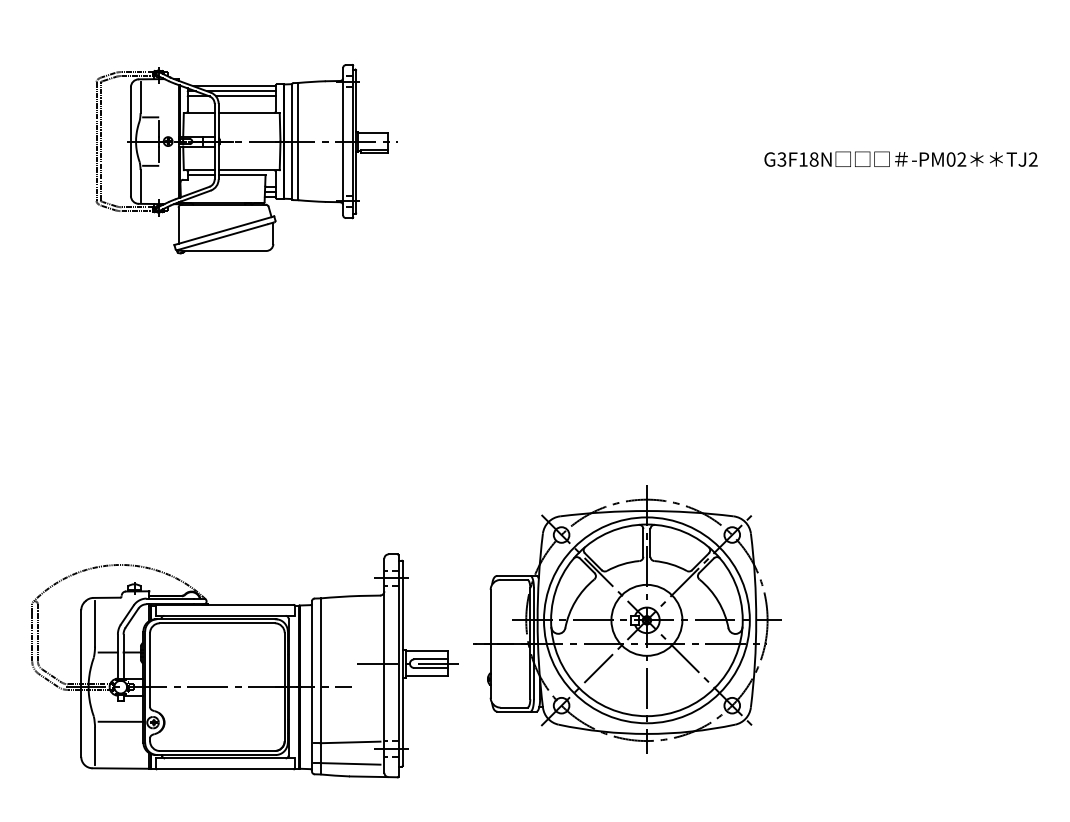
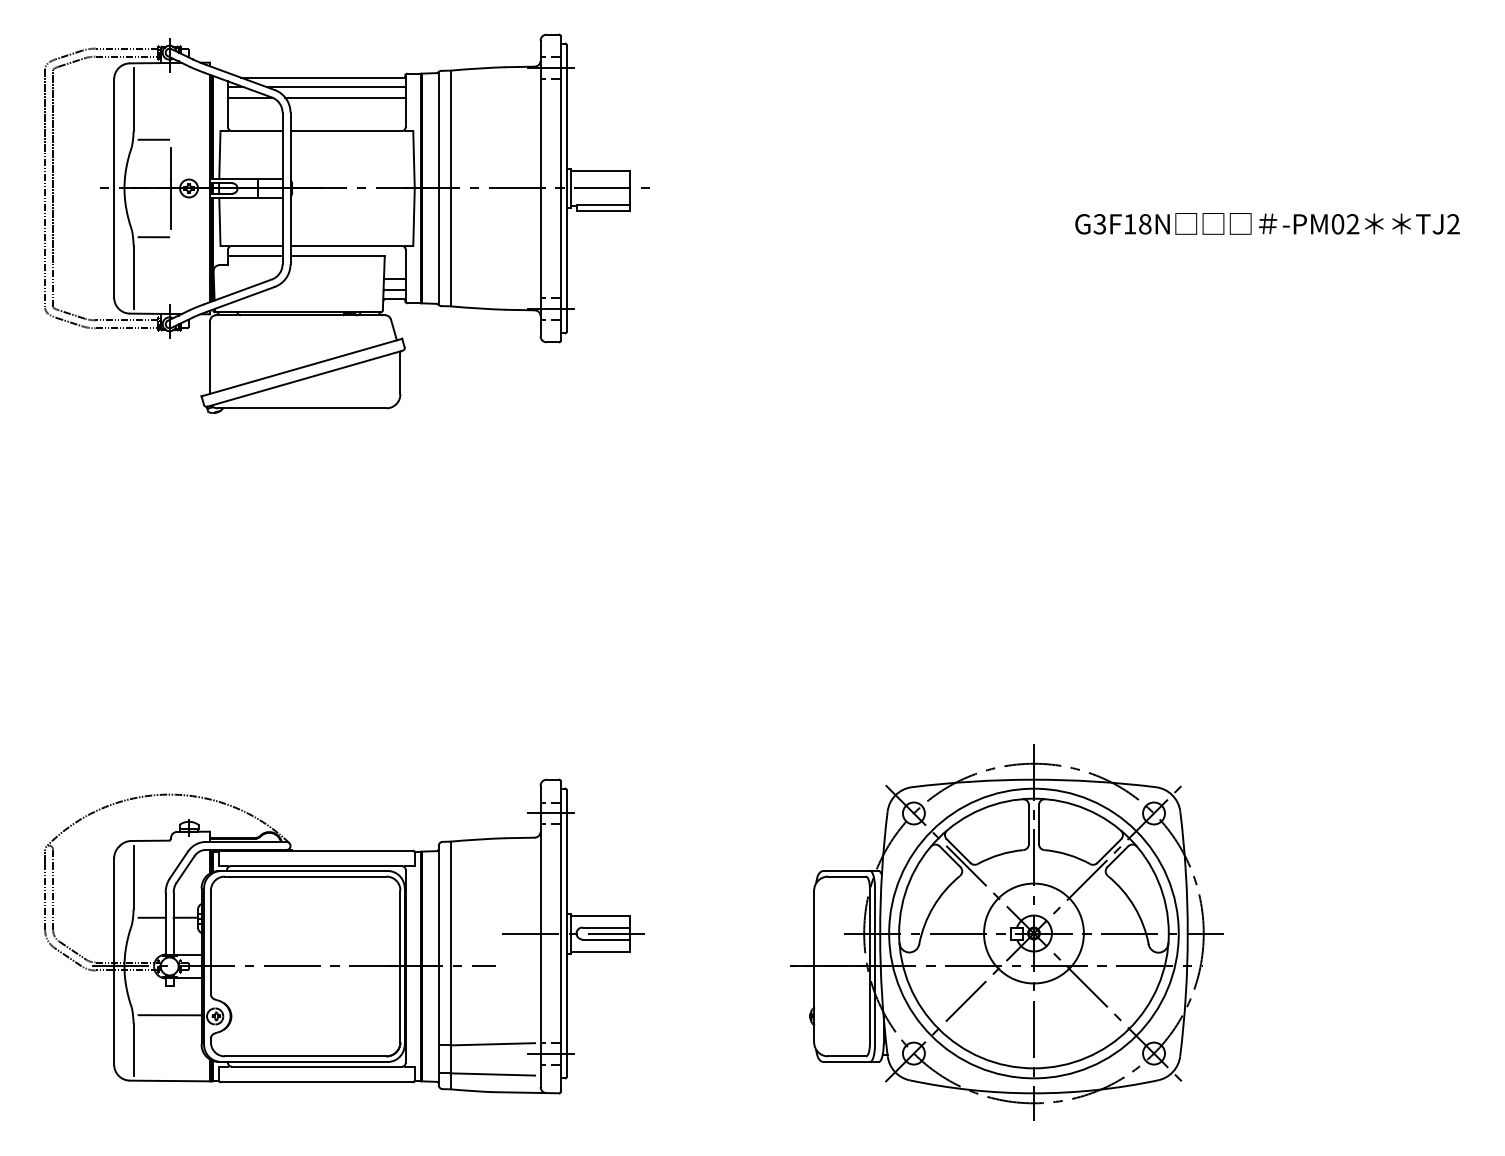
part: (246, 159) -> (346, 223), size x1.43
part: (627, 619) -> (1006, 932), moved

